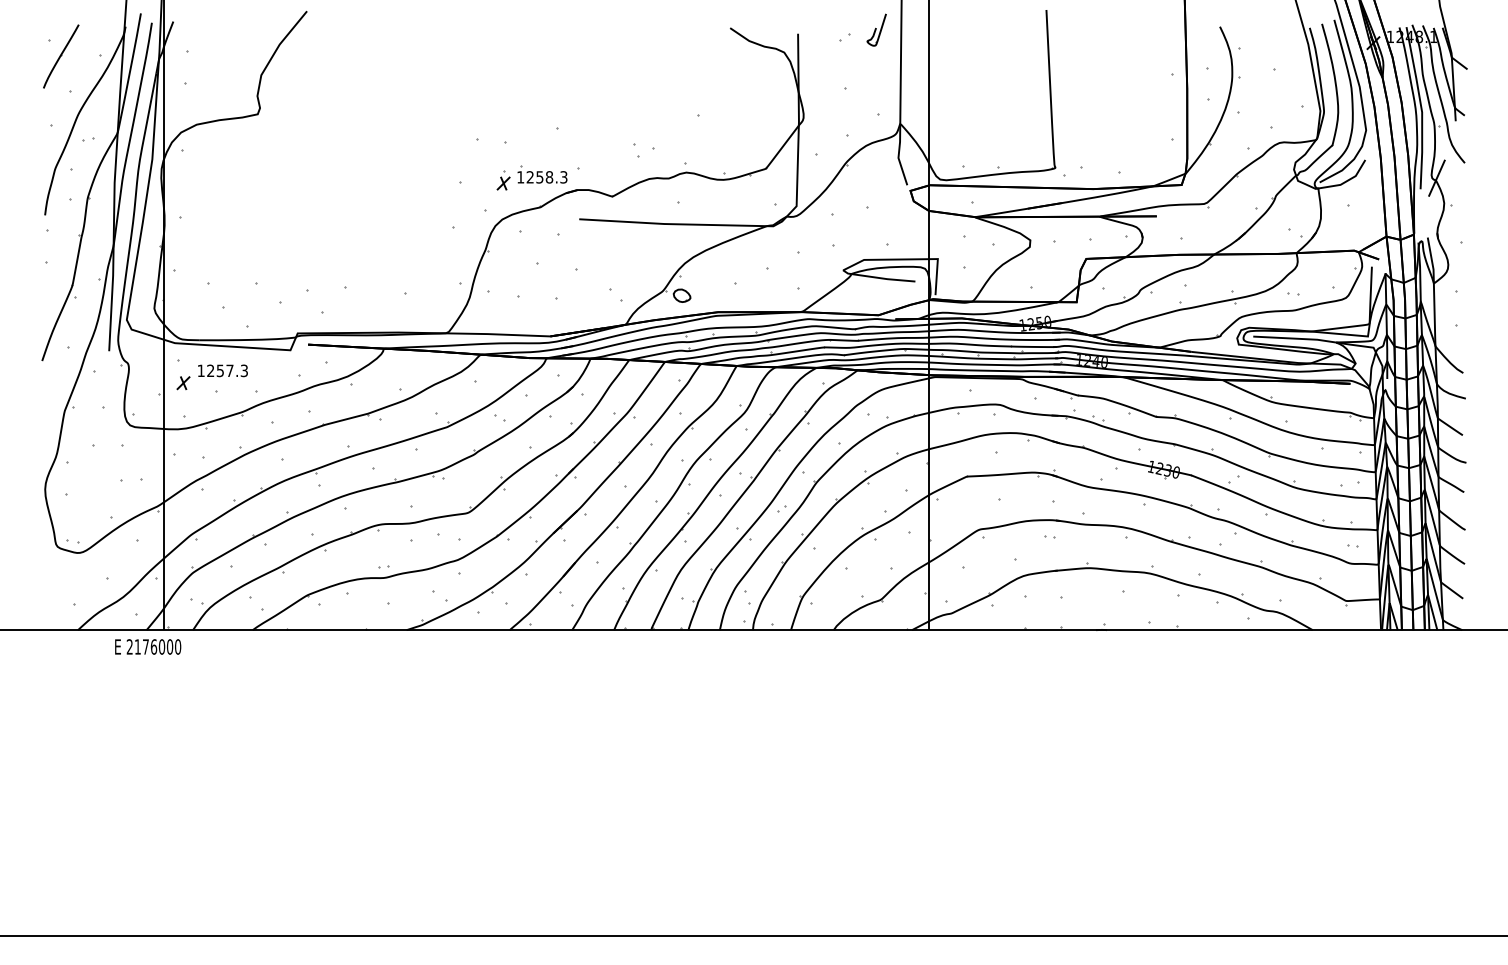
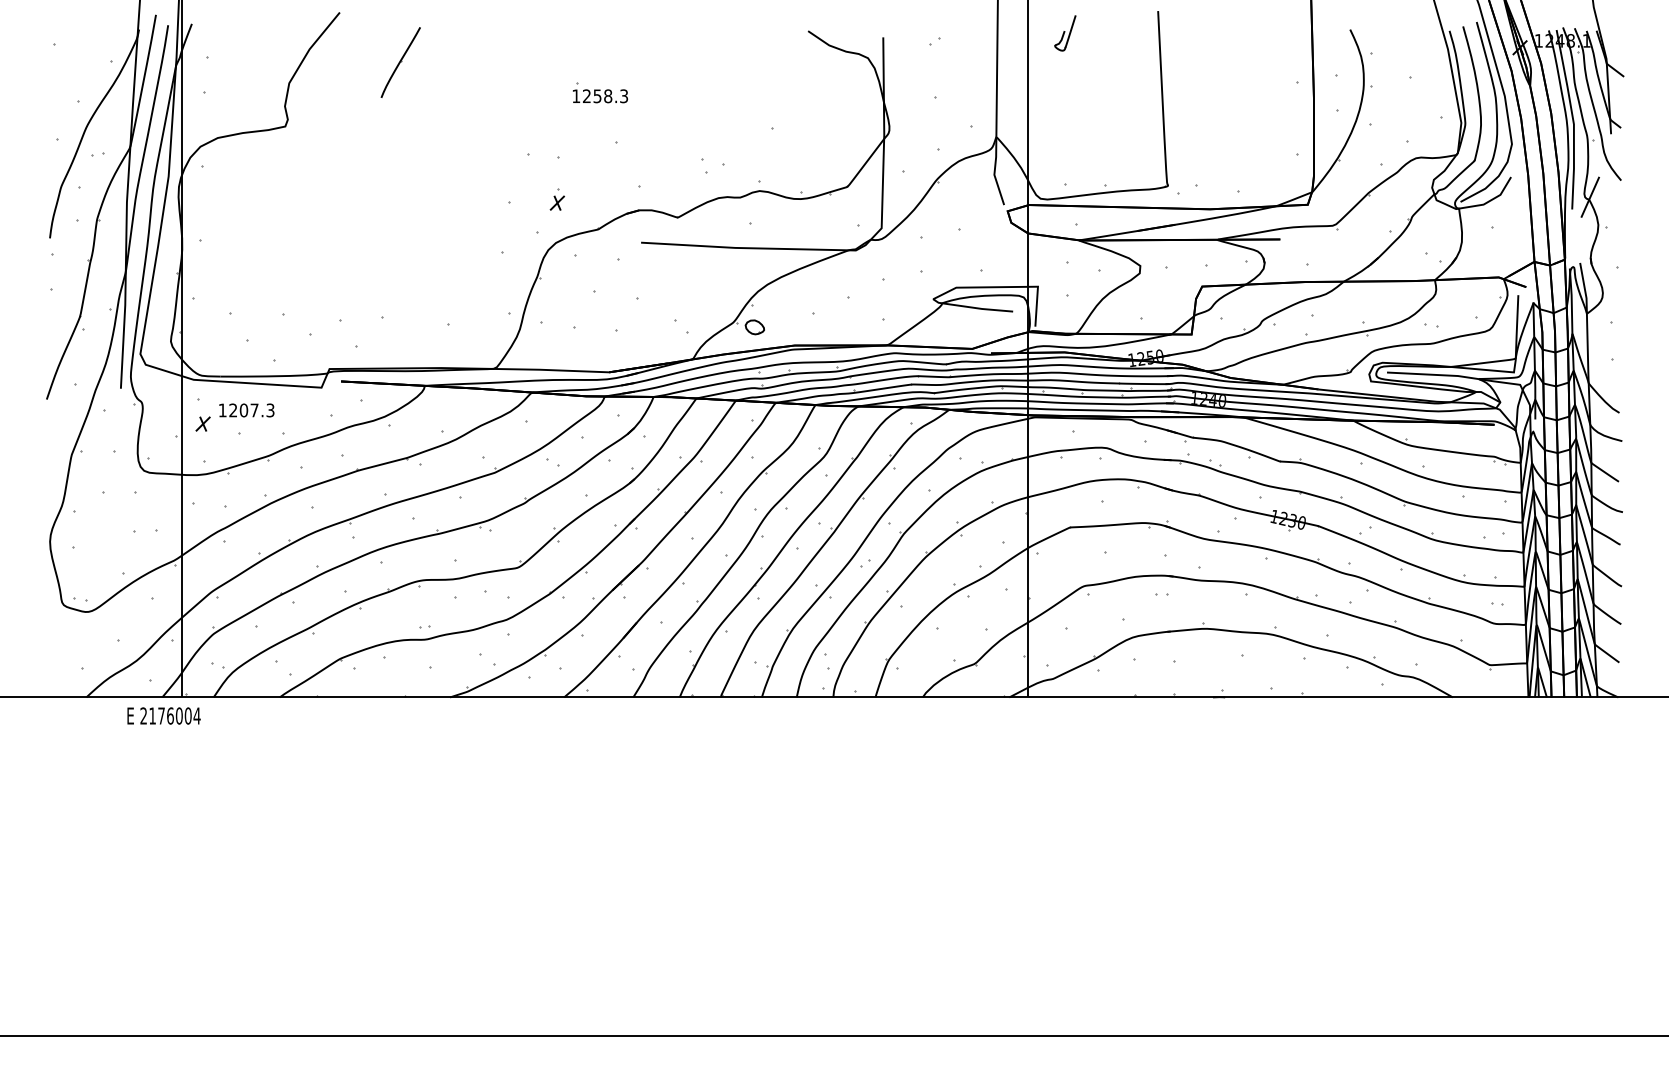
part: (876, 30) -> (1065, 33), moved
part: (60, 56) -> (400, 62), moved
part: (542, 173) -> (600, 92), moved
text: (219, 370) -> (243, 410), 1257.3 -> 1207.3
text: (177, 646) -> (196, 715), 2176000 -> 2176004

